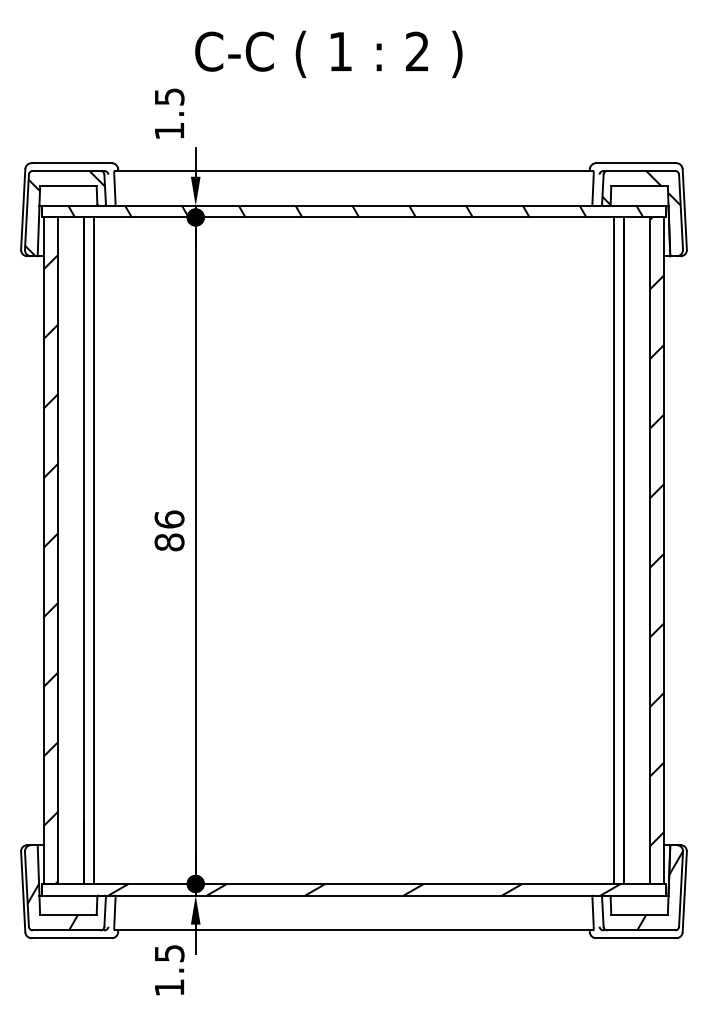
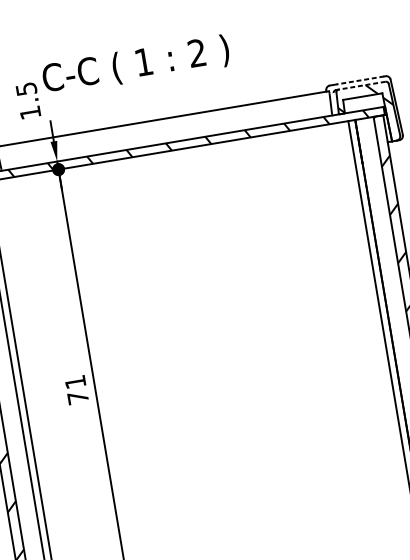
text: (328, 53) -> (135, 64), moved
line: (639, 163) -> (360, 80), solid -> dashed
line: (641, 170) -> (362, 85), solid -> dashed
text: (169, 530) -> (76, 389), 86 -> 71

